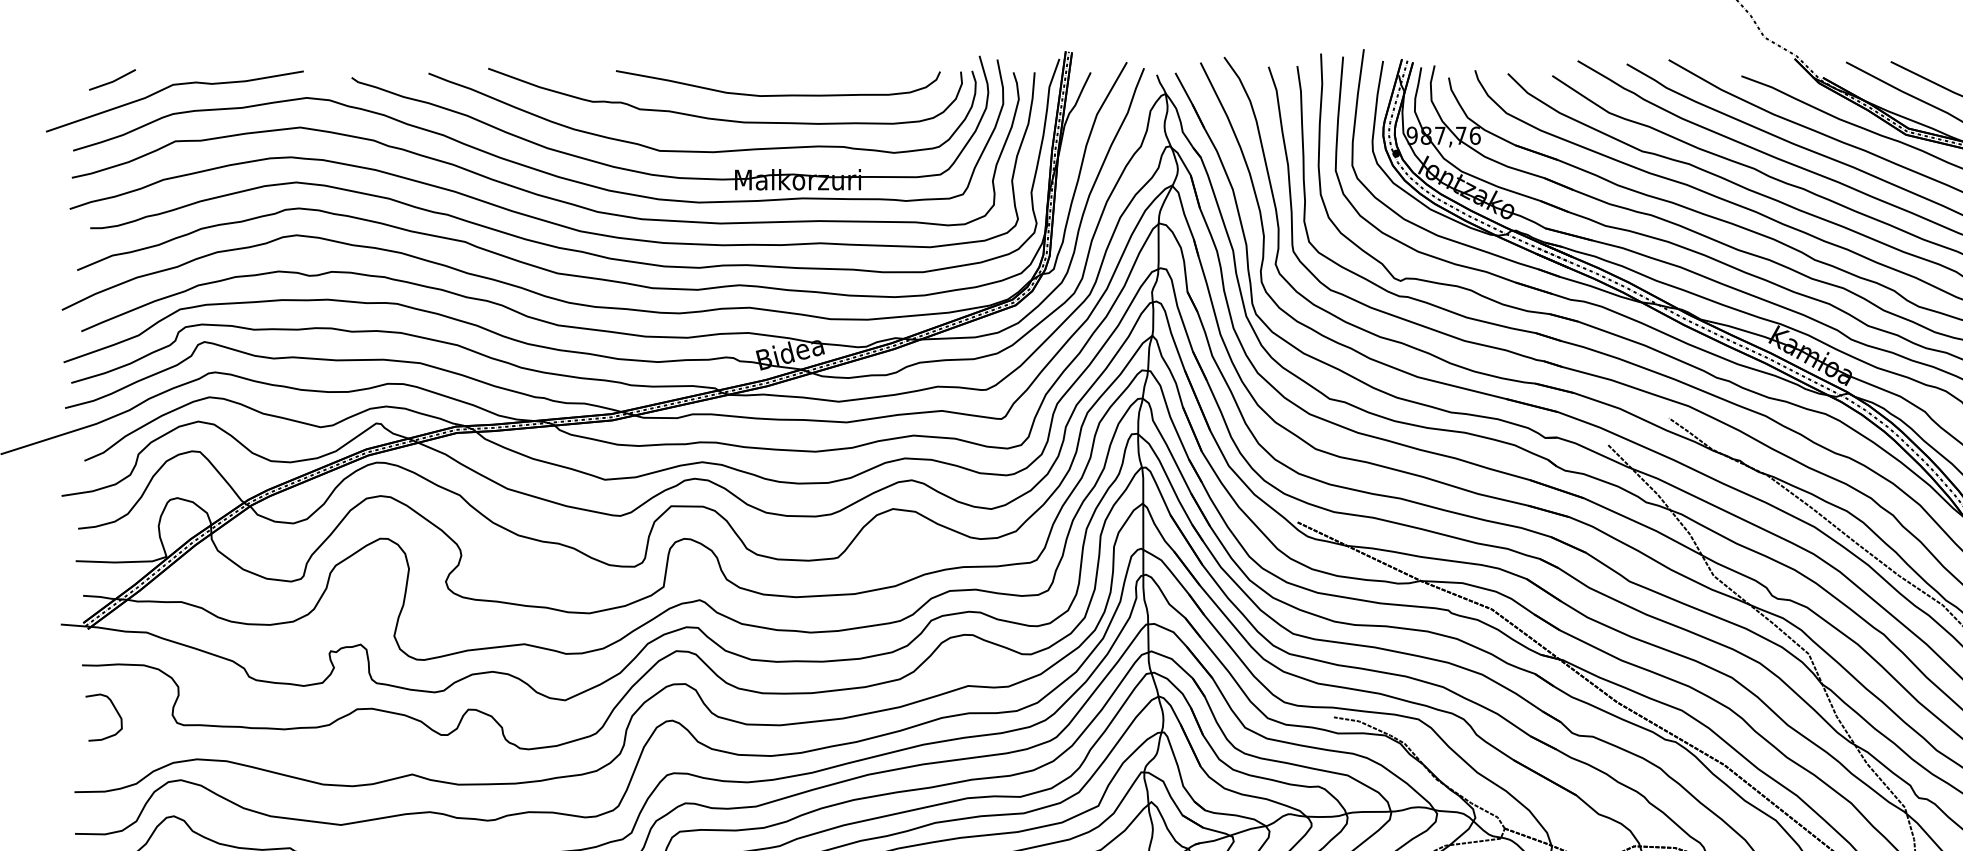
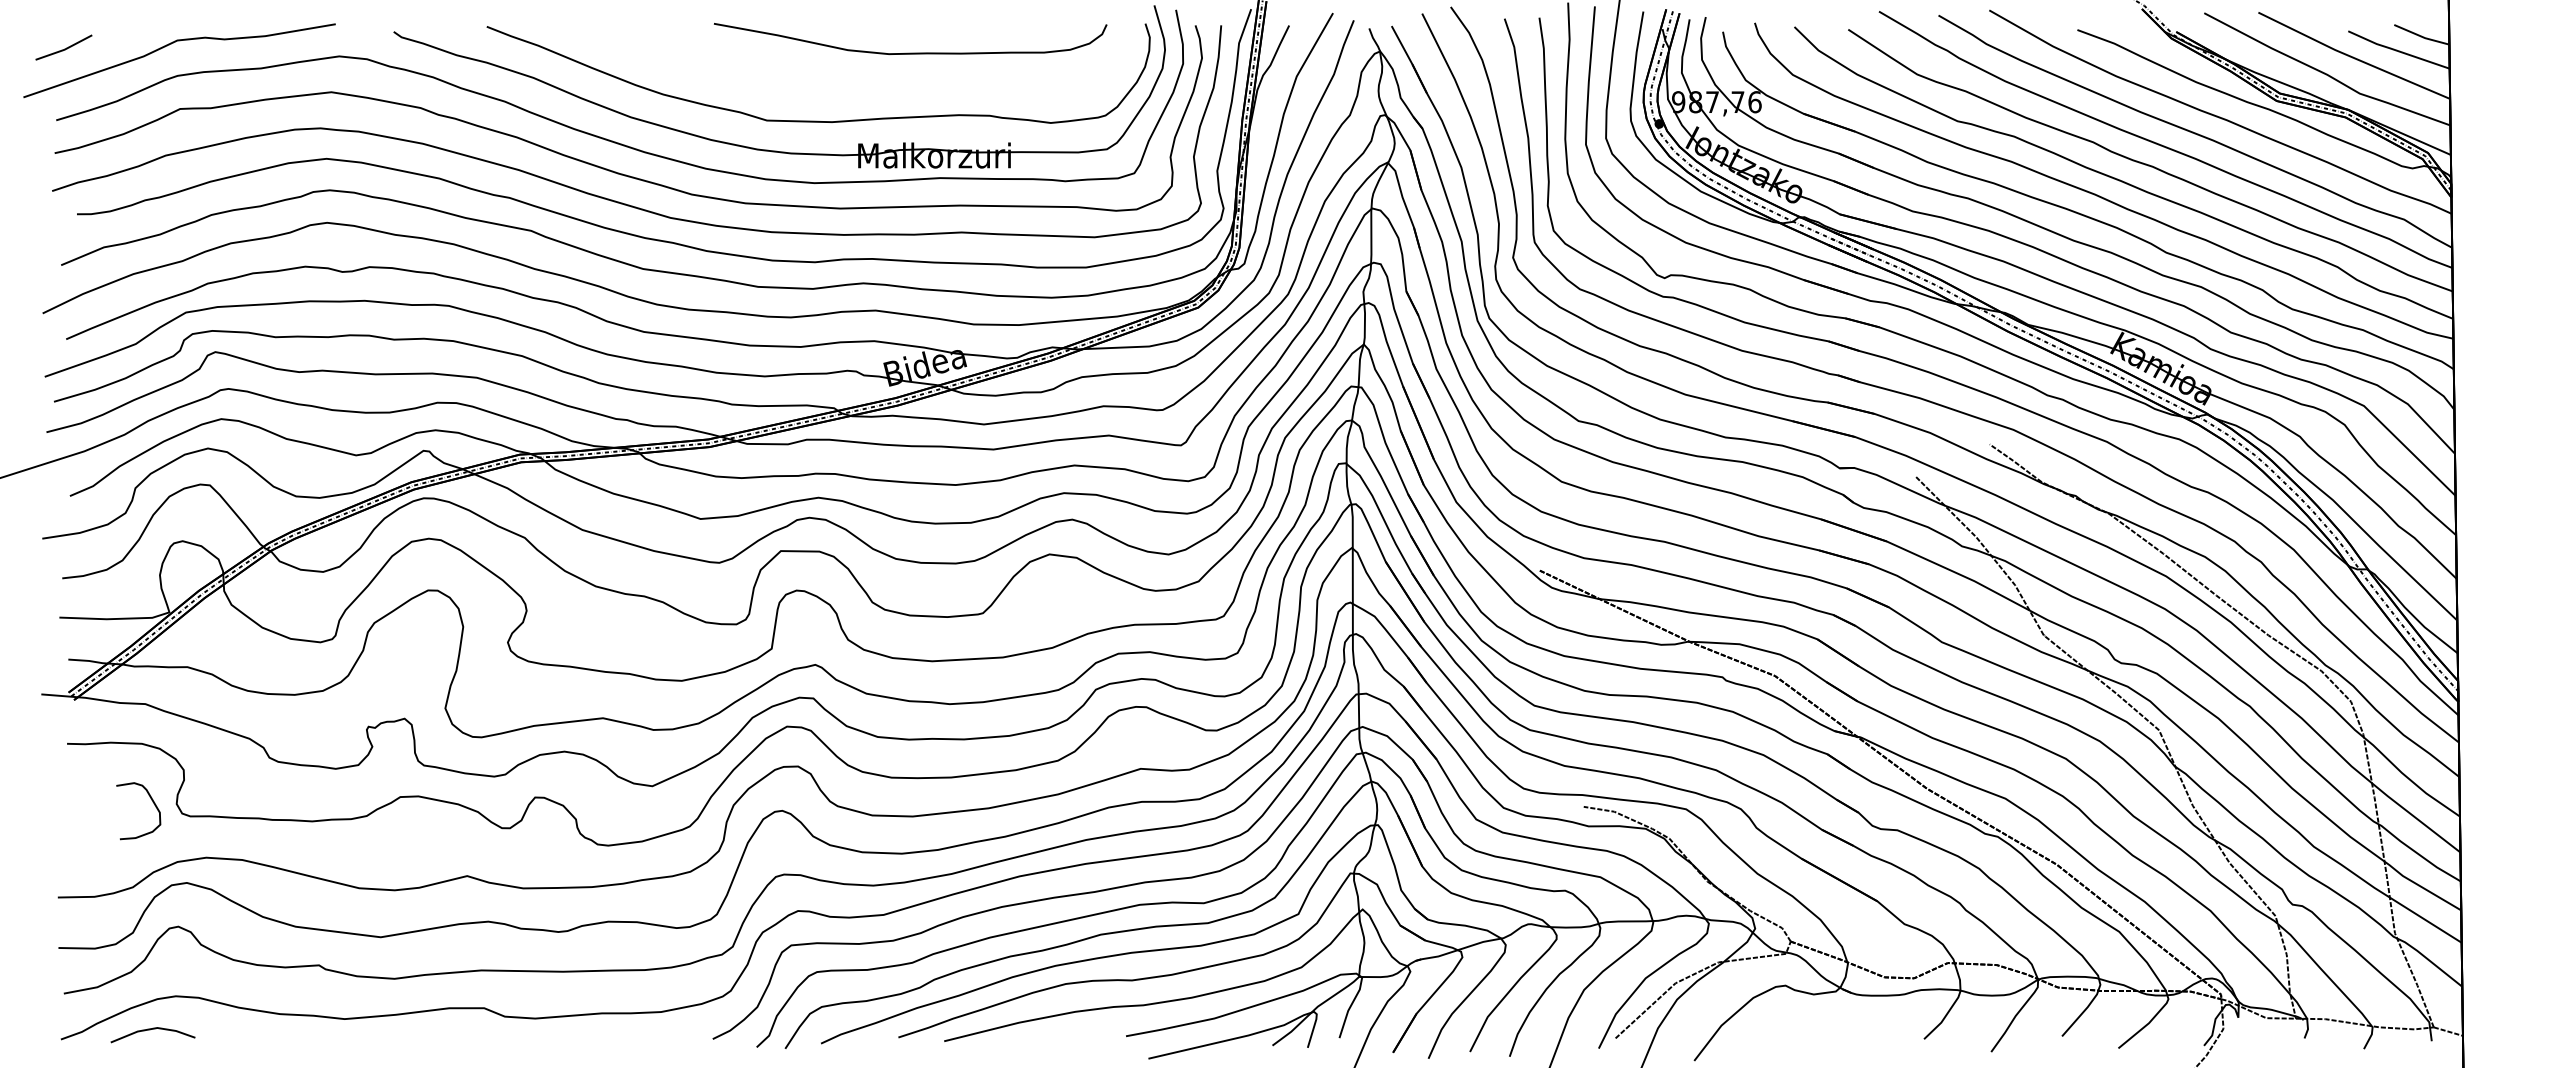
line: (112, 80) -> (64, 48), moved
curve: (725, 119) -> (846, 82), removed
curve: (115, 710) -> (152, 802), moved

